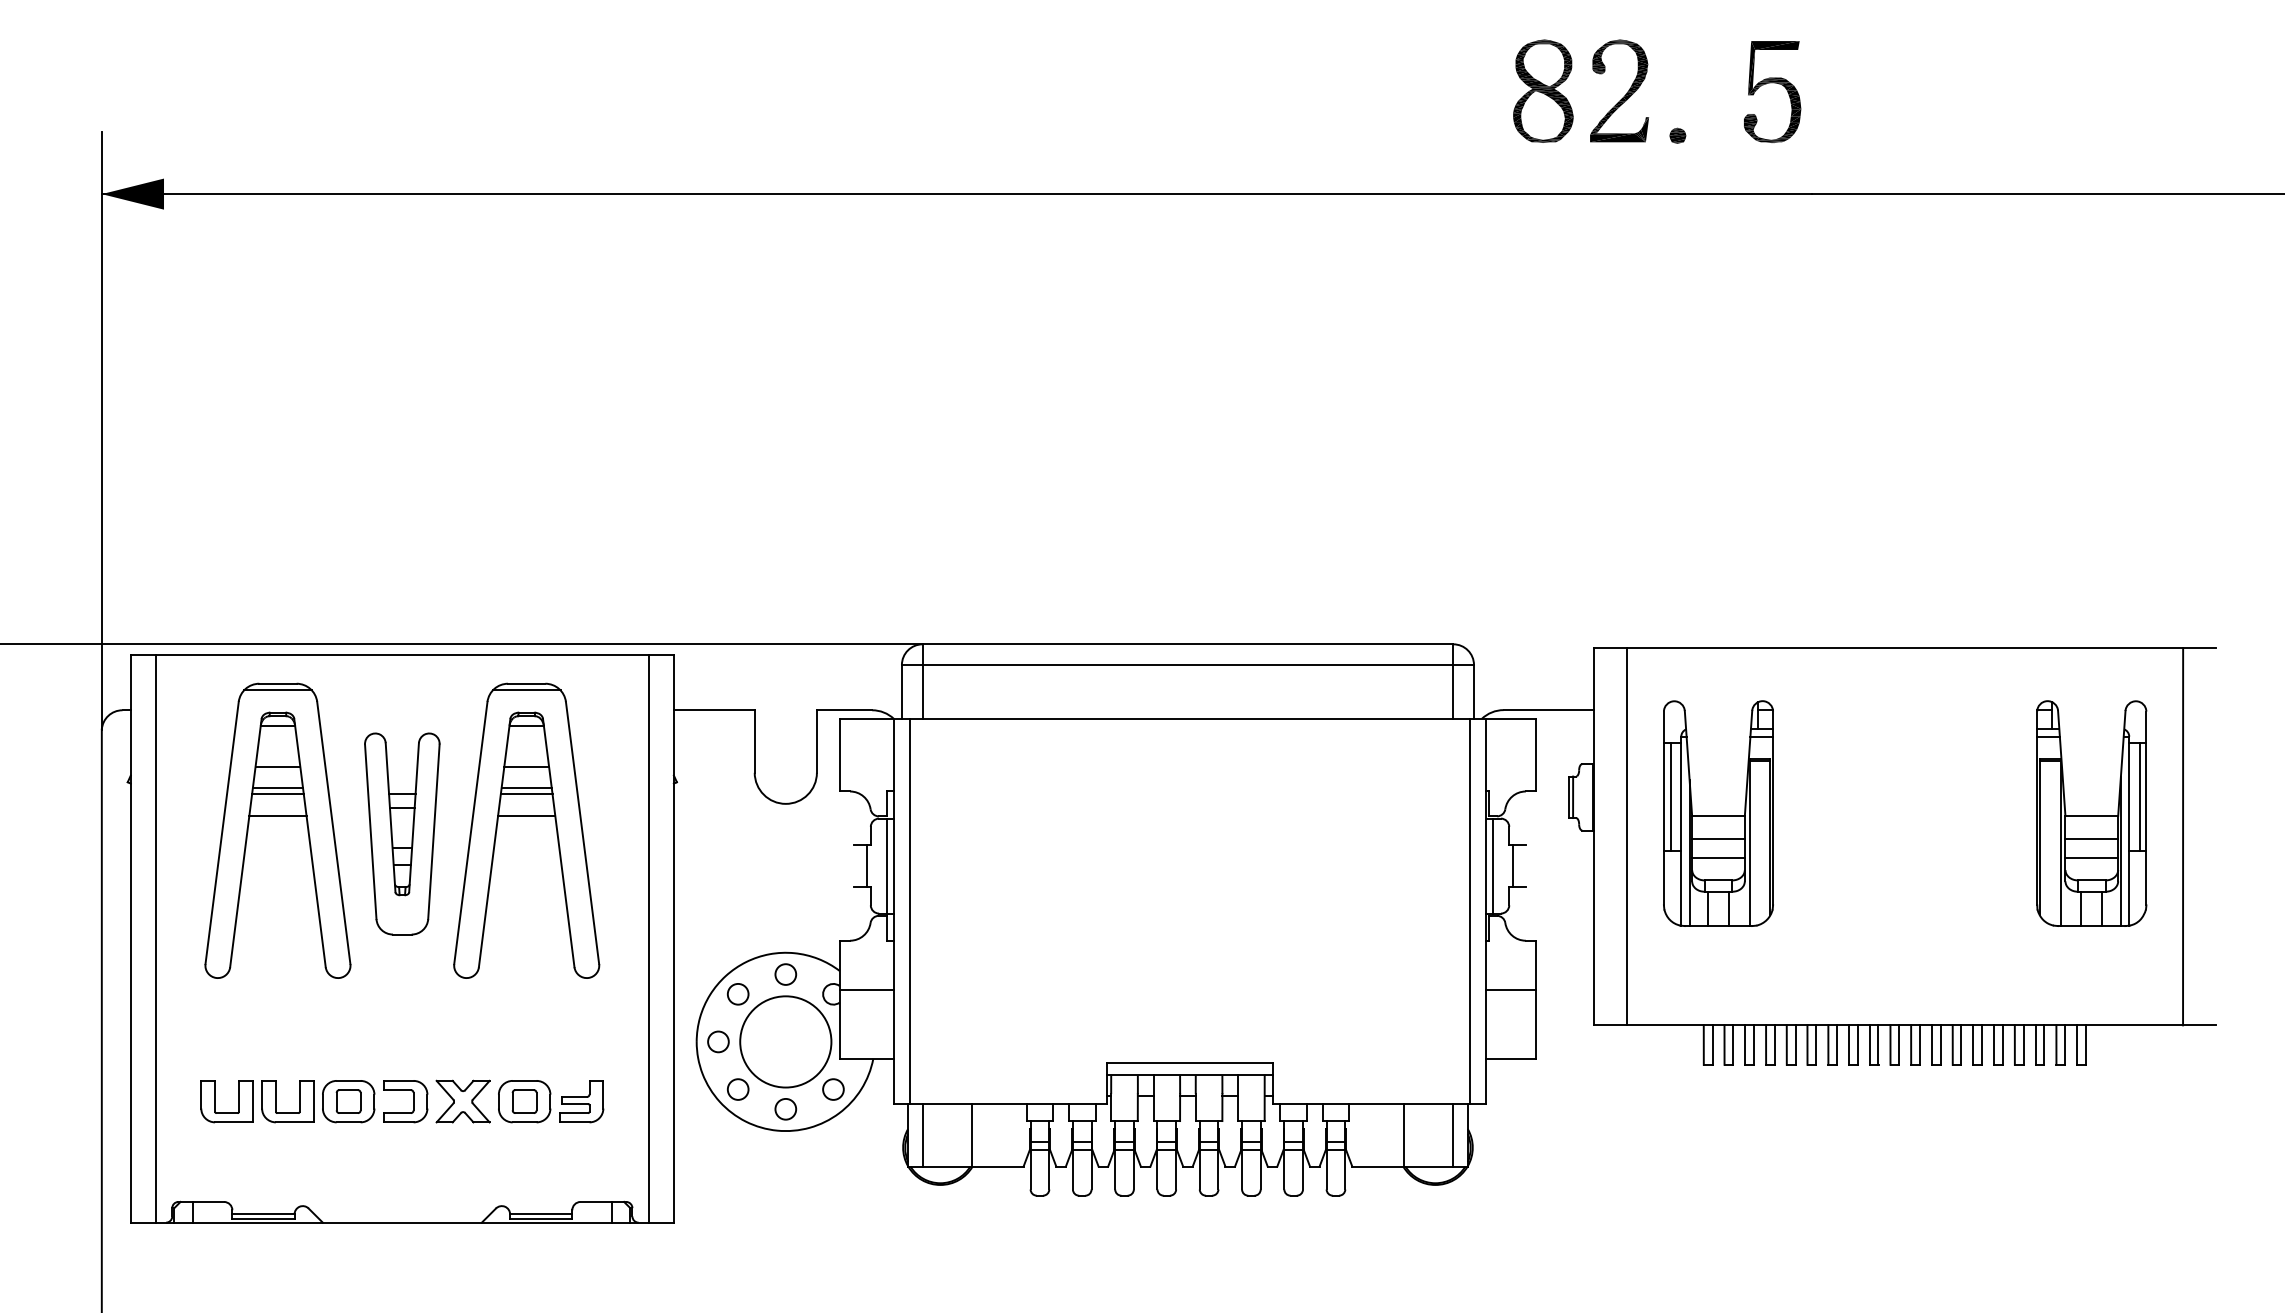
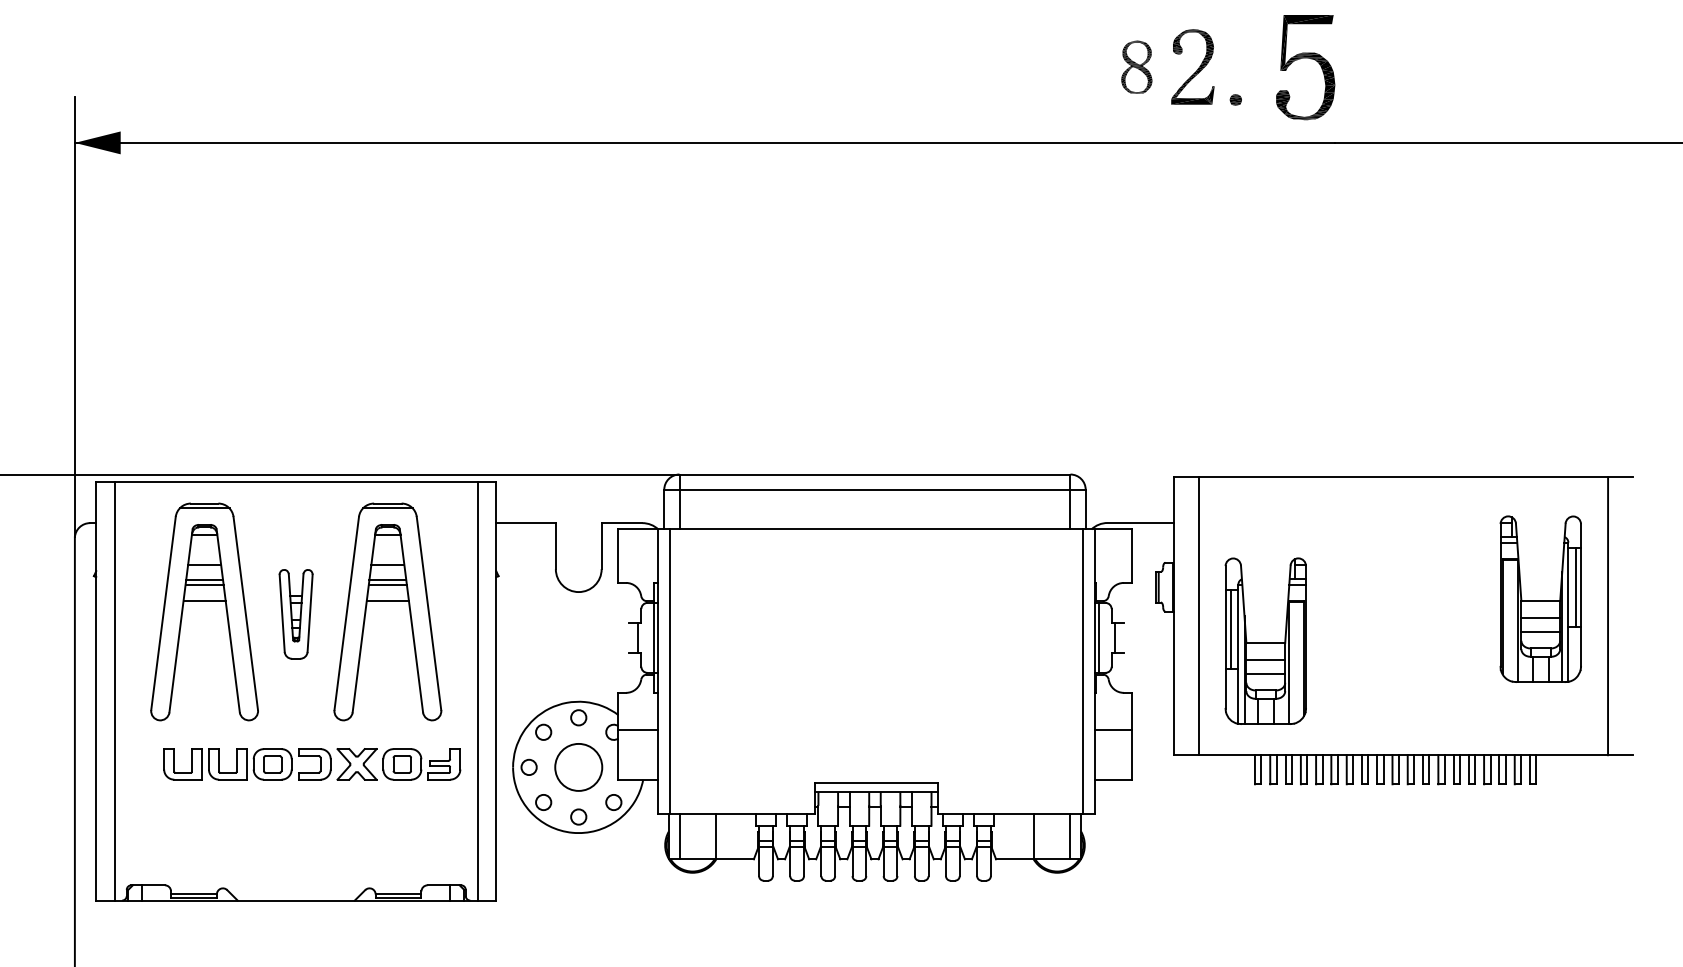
part: (1542, 91) -> (1136, 67), size x0.7
part: (1772, 91) -> (1305, 67), size x1.4
part: (1718, 812) -> (1265, 640), moved
part: (401, 834) -> (295, 614), size x0.6
circle: (785, 1042) -> (578, 767), size x0.7
part: (402, 1090) -> (312, 756), moved

